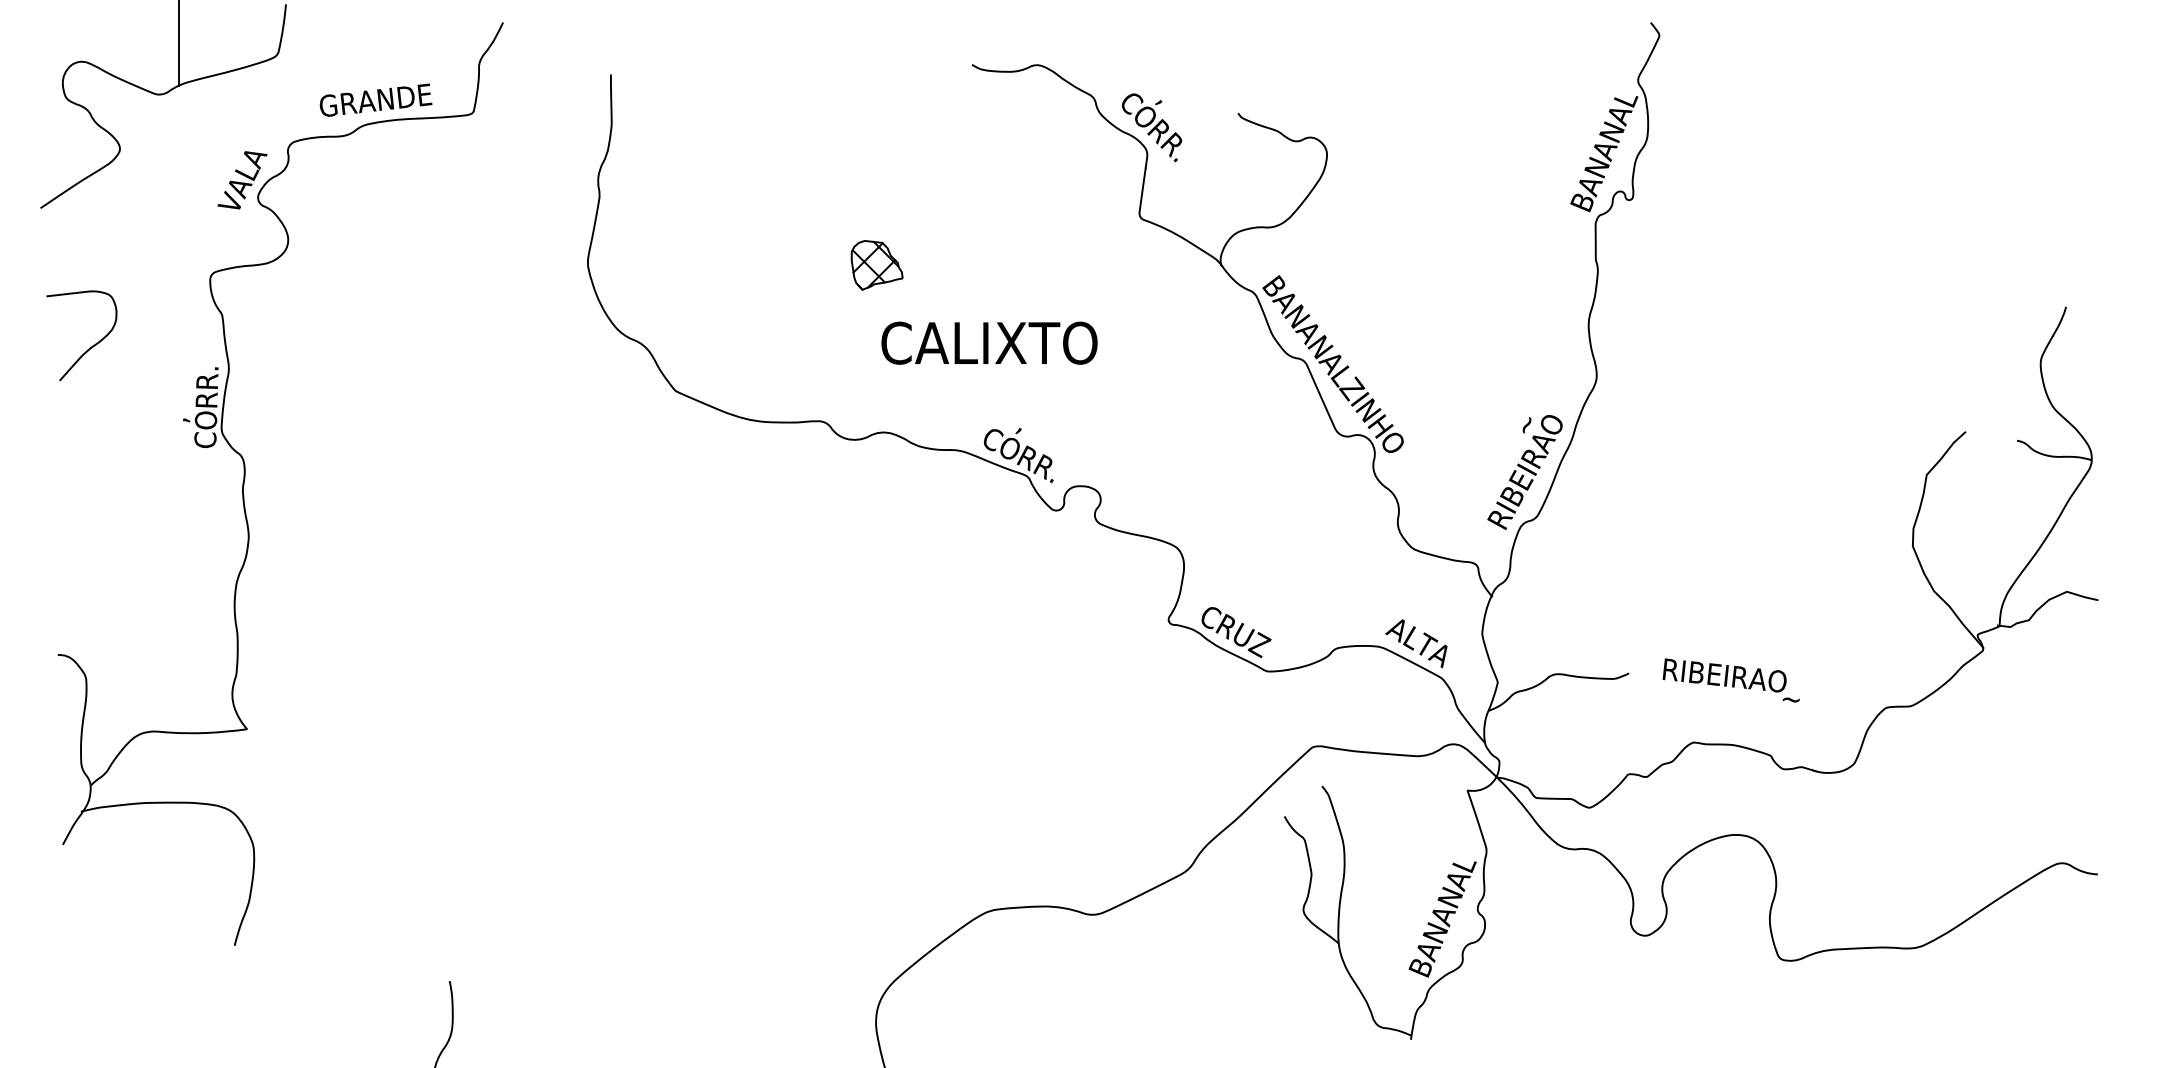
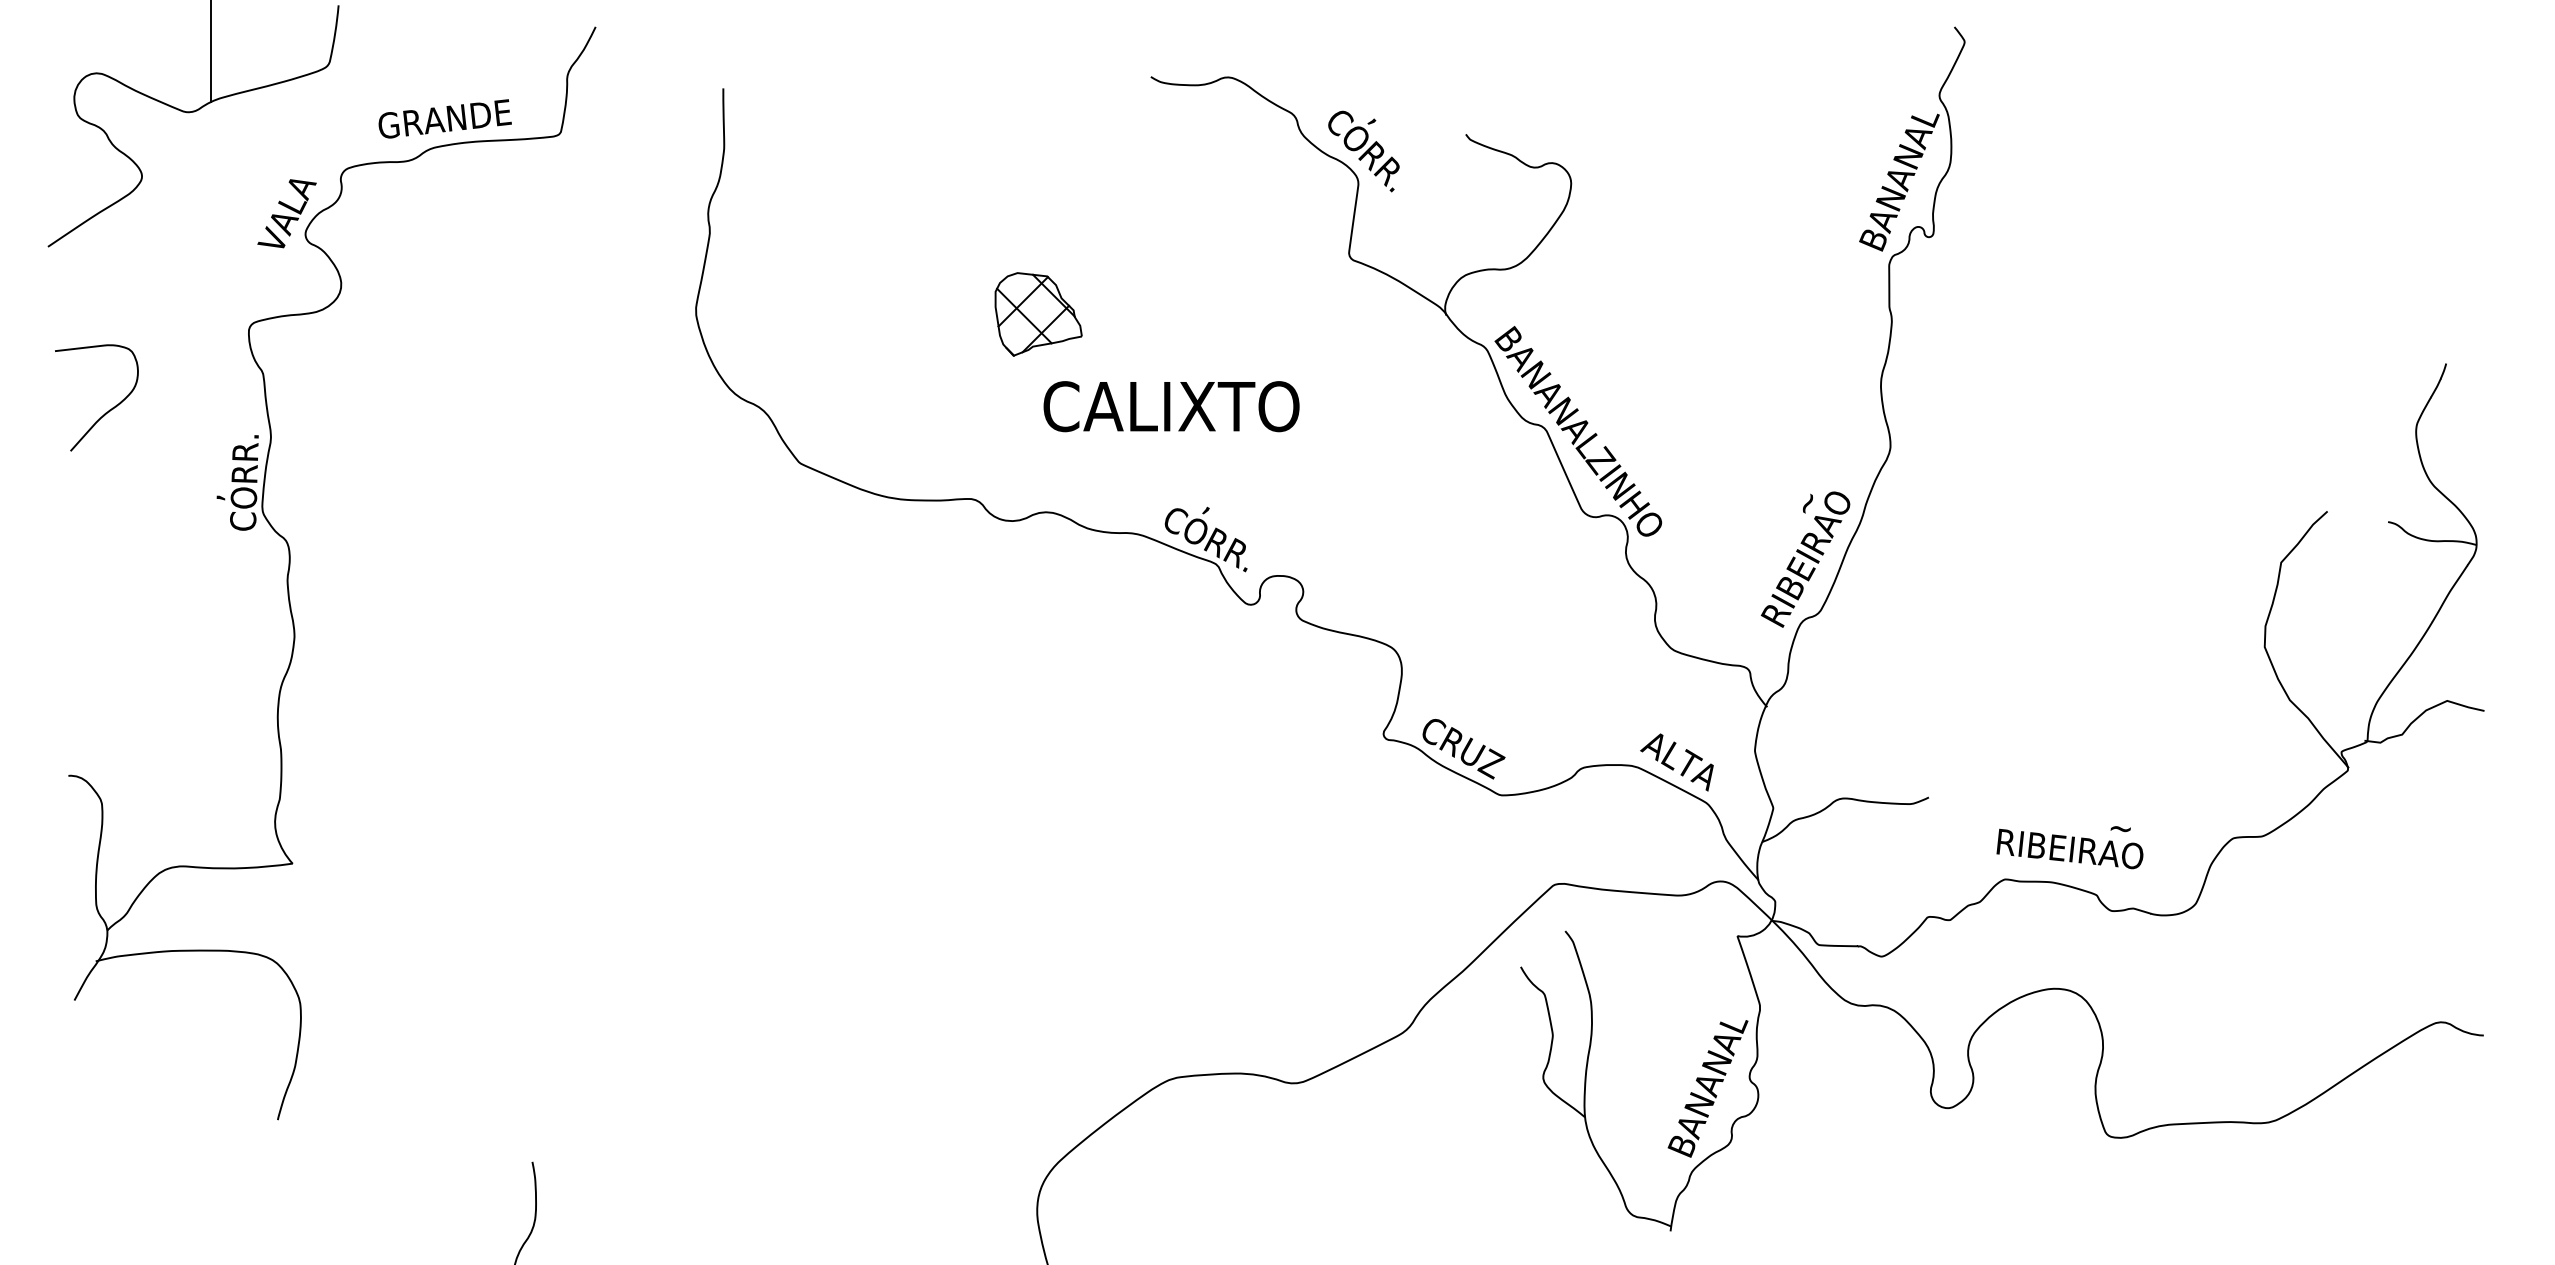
part: (877, 265) -> (1038, 314), size x1.43
text: (1724, 675) -> (2069, 848), moved

